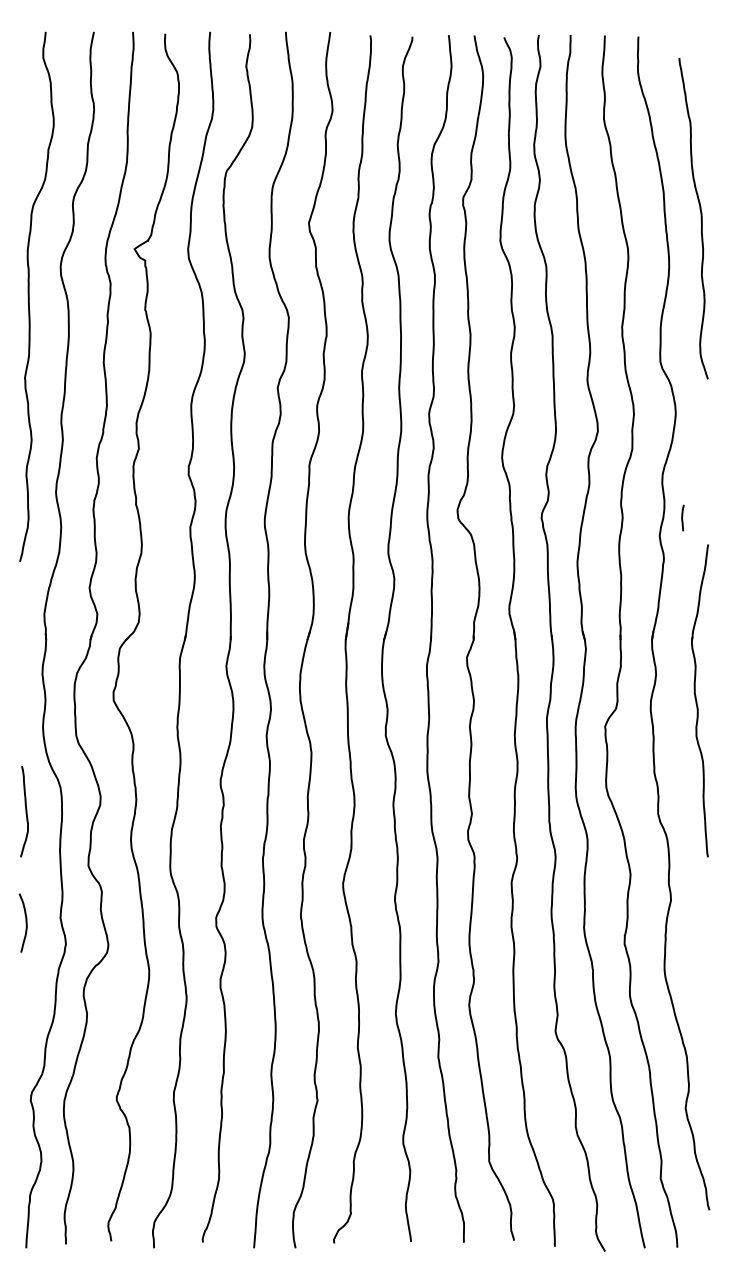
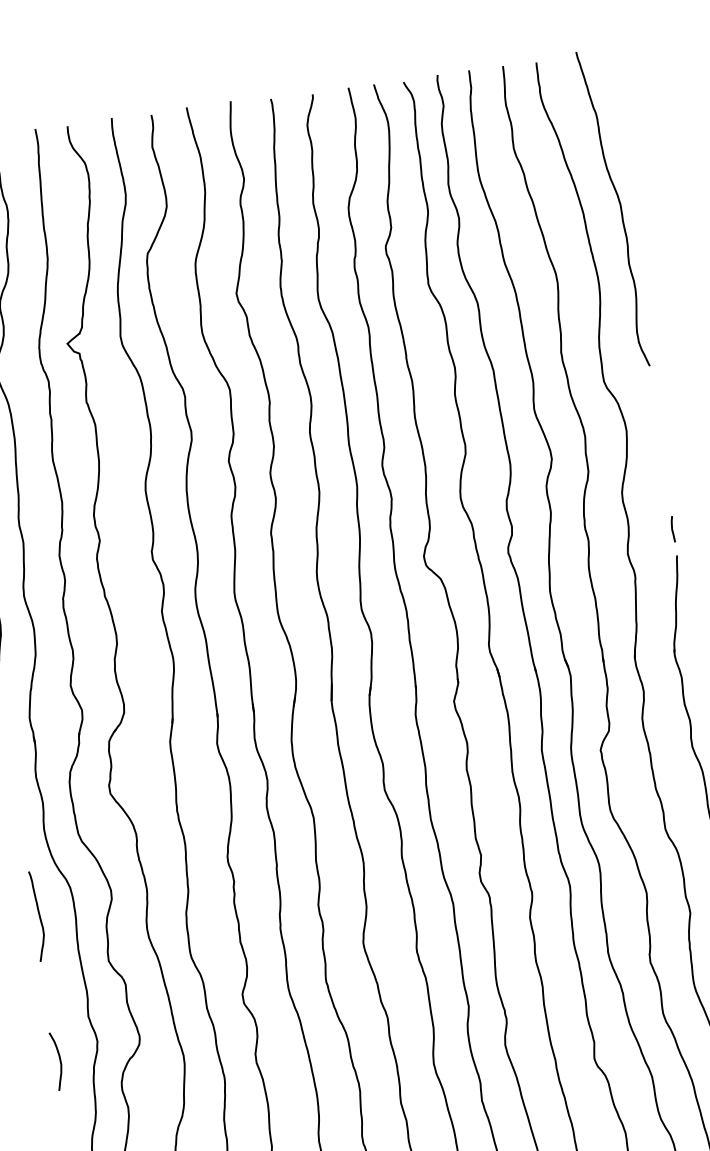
curve: (700, 218) -> (619, 208), moved
line: (682, 517) -> (672, 528), moved
curve: (25, 922) -> (59, 1060), moved

